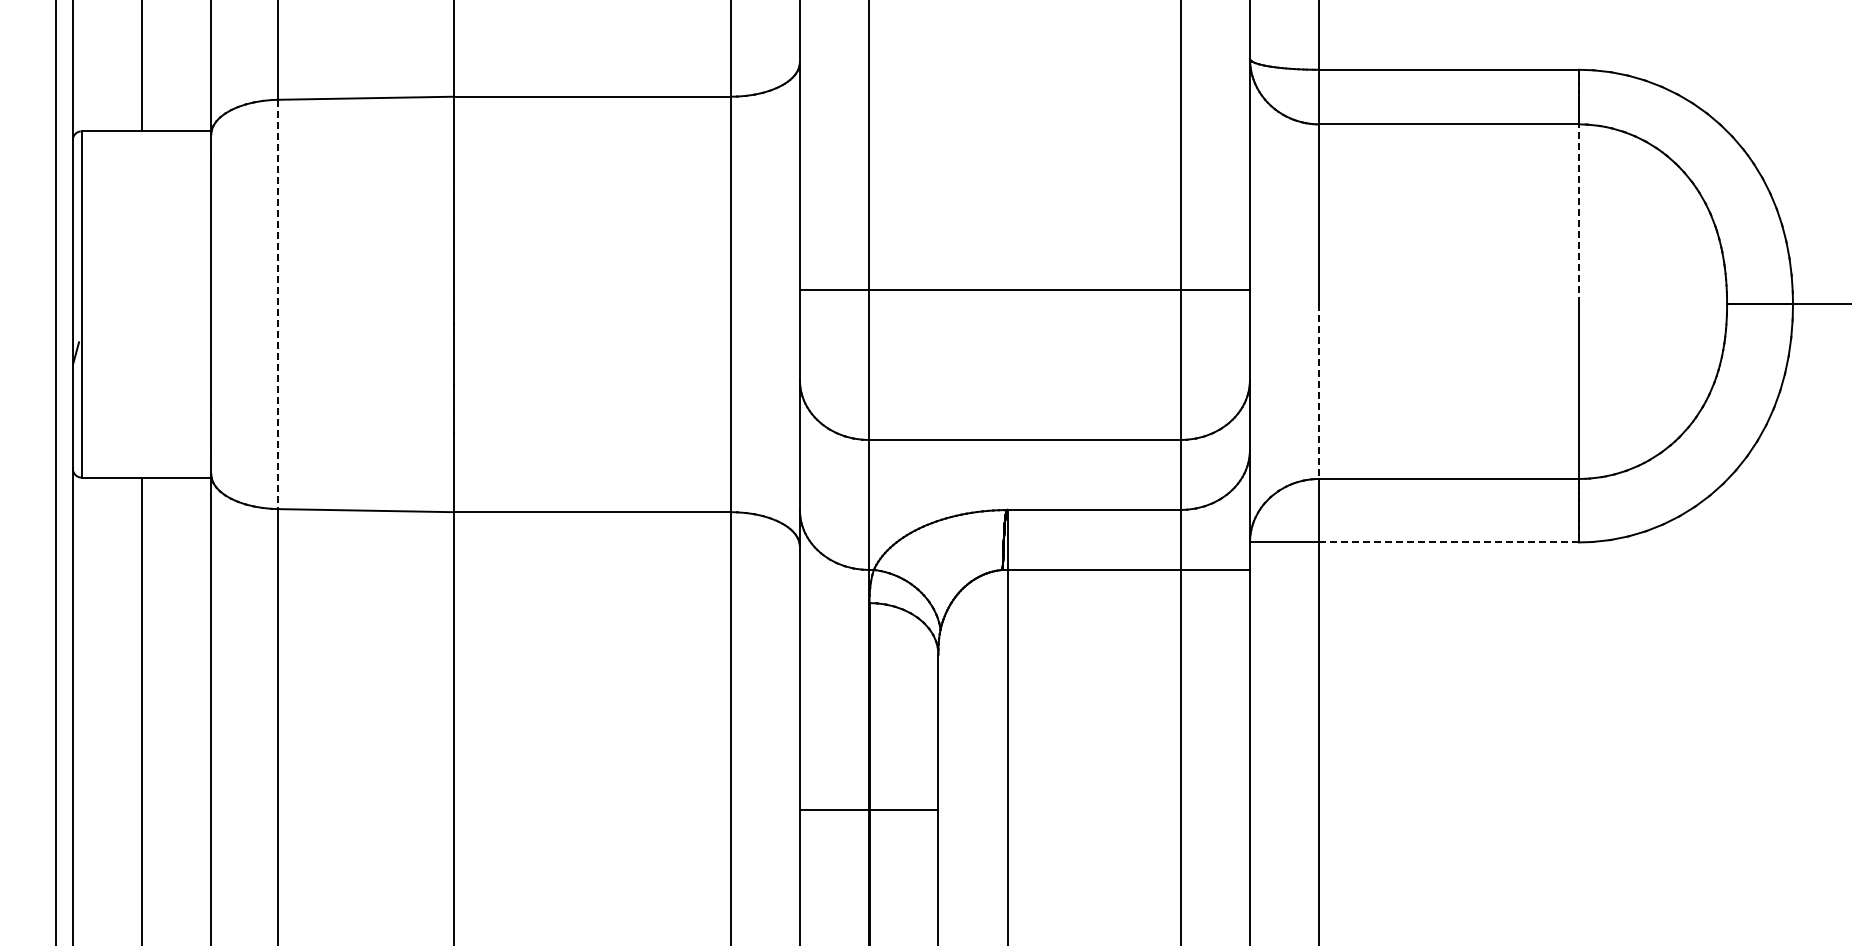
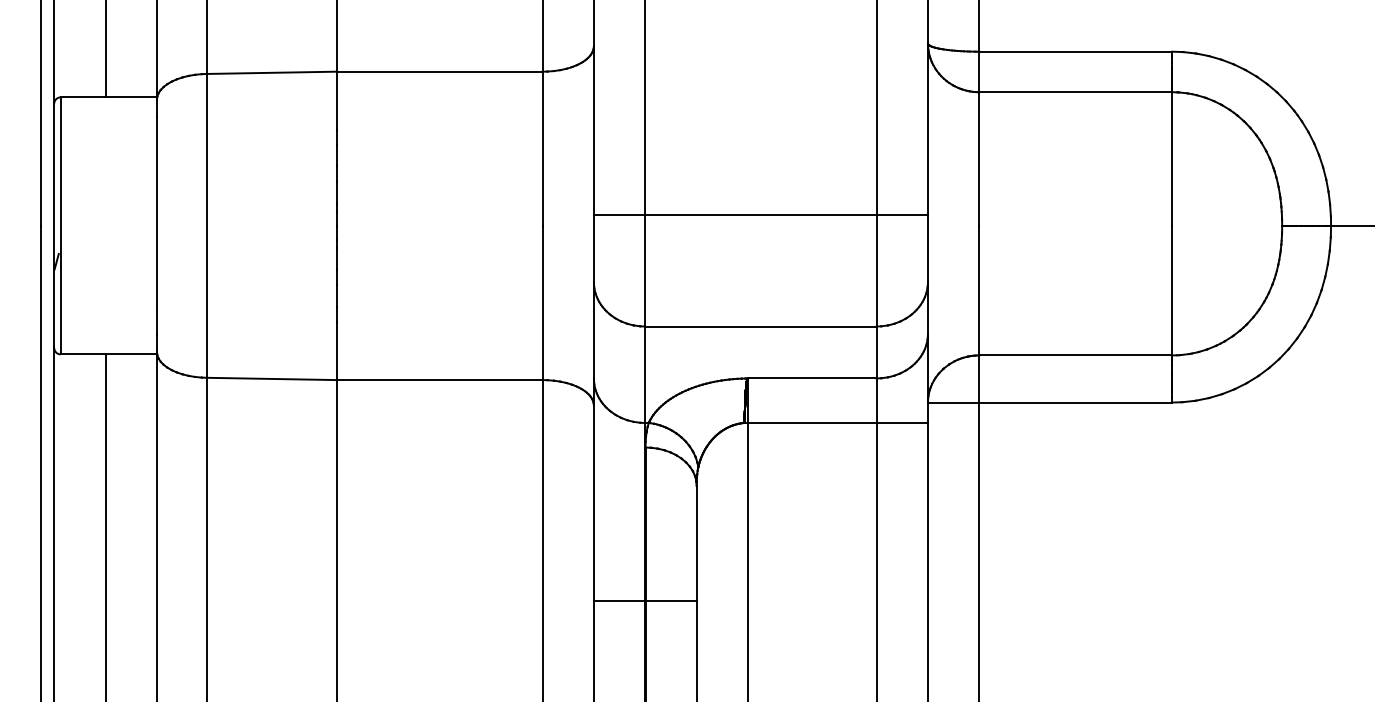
line: (1578, 213) -> (1171, 158), dashed -> solid
line: (278, 304) -> (206, 225), dashed -> solid
line: (1319, 392) -> (979, 291), dashed -> solid
line: (1449, 542) -> (1076, 402), dashed -> solid

